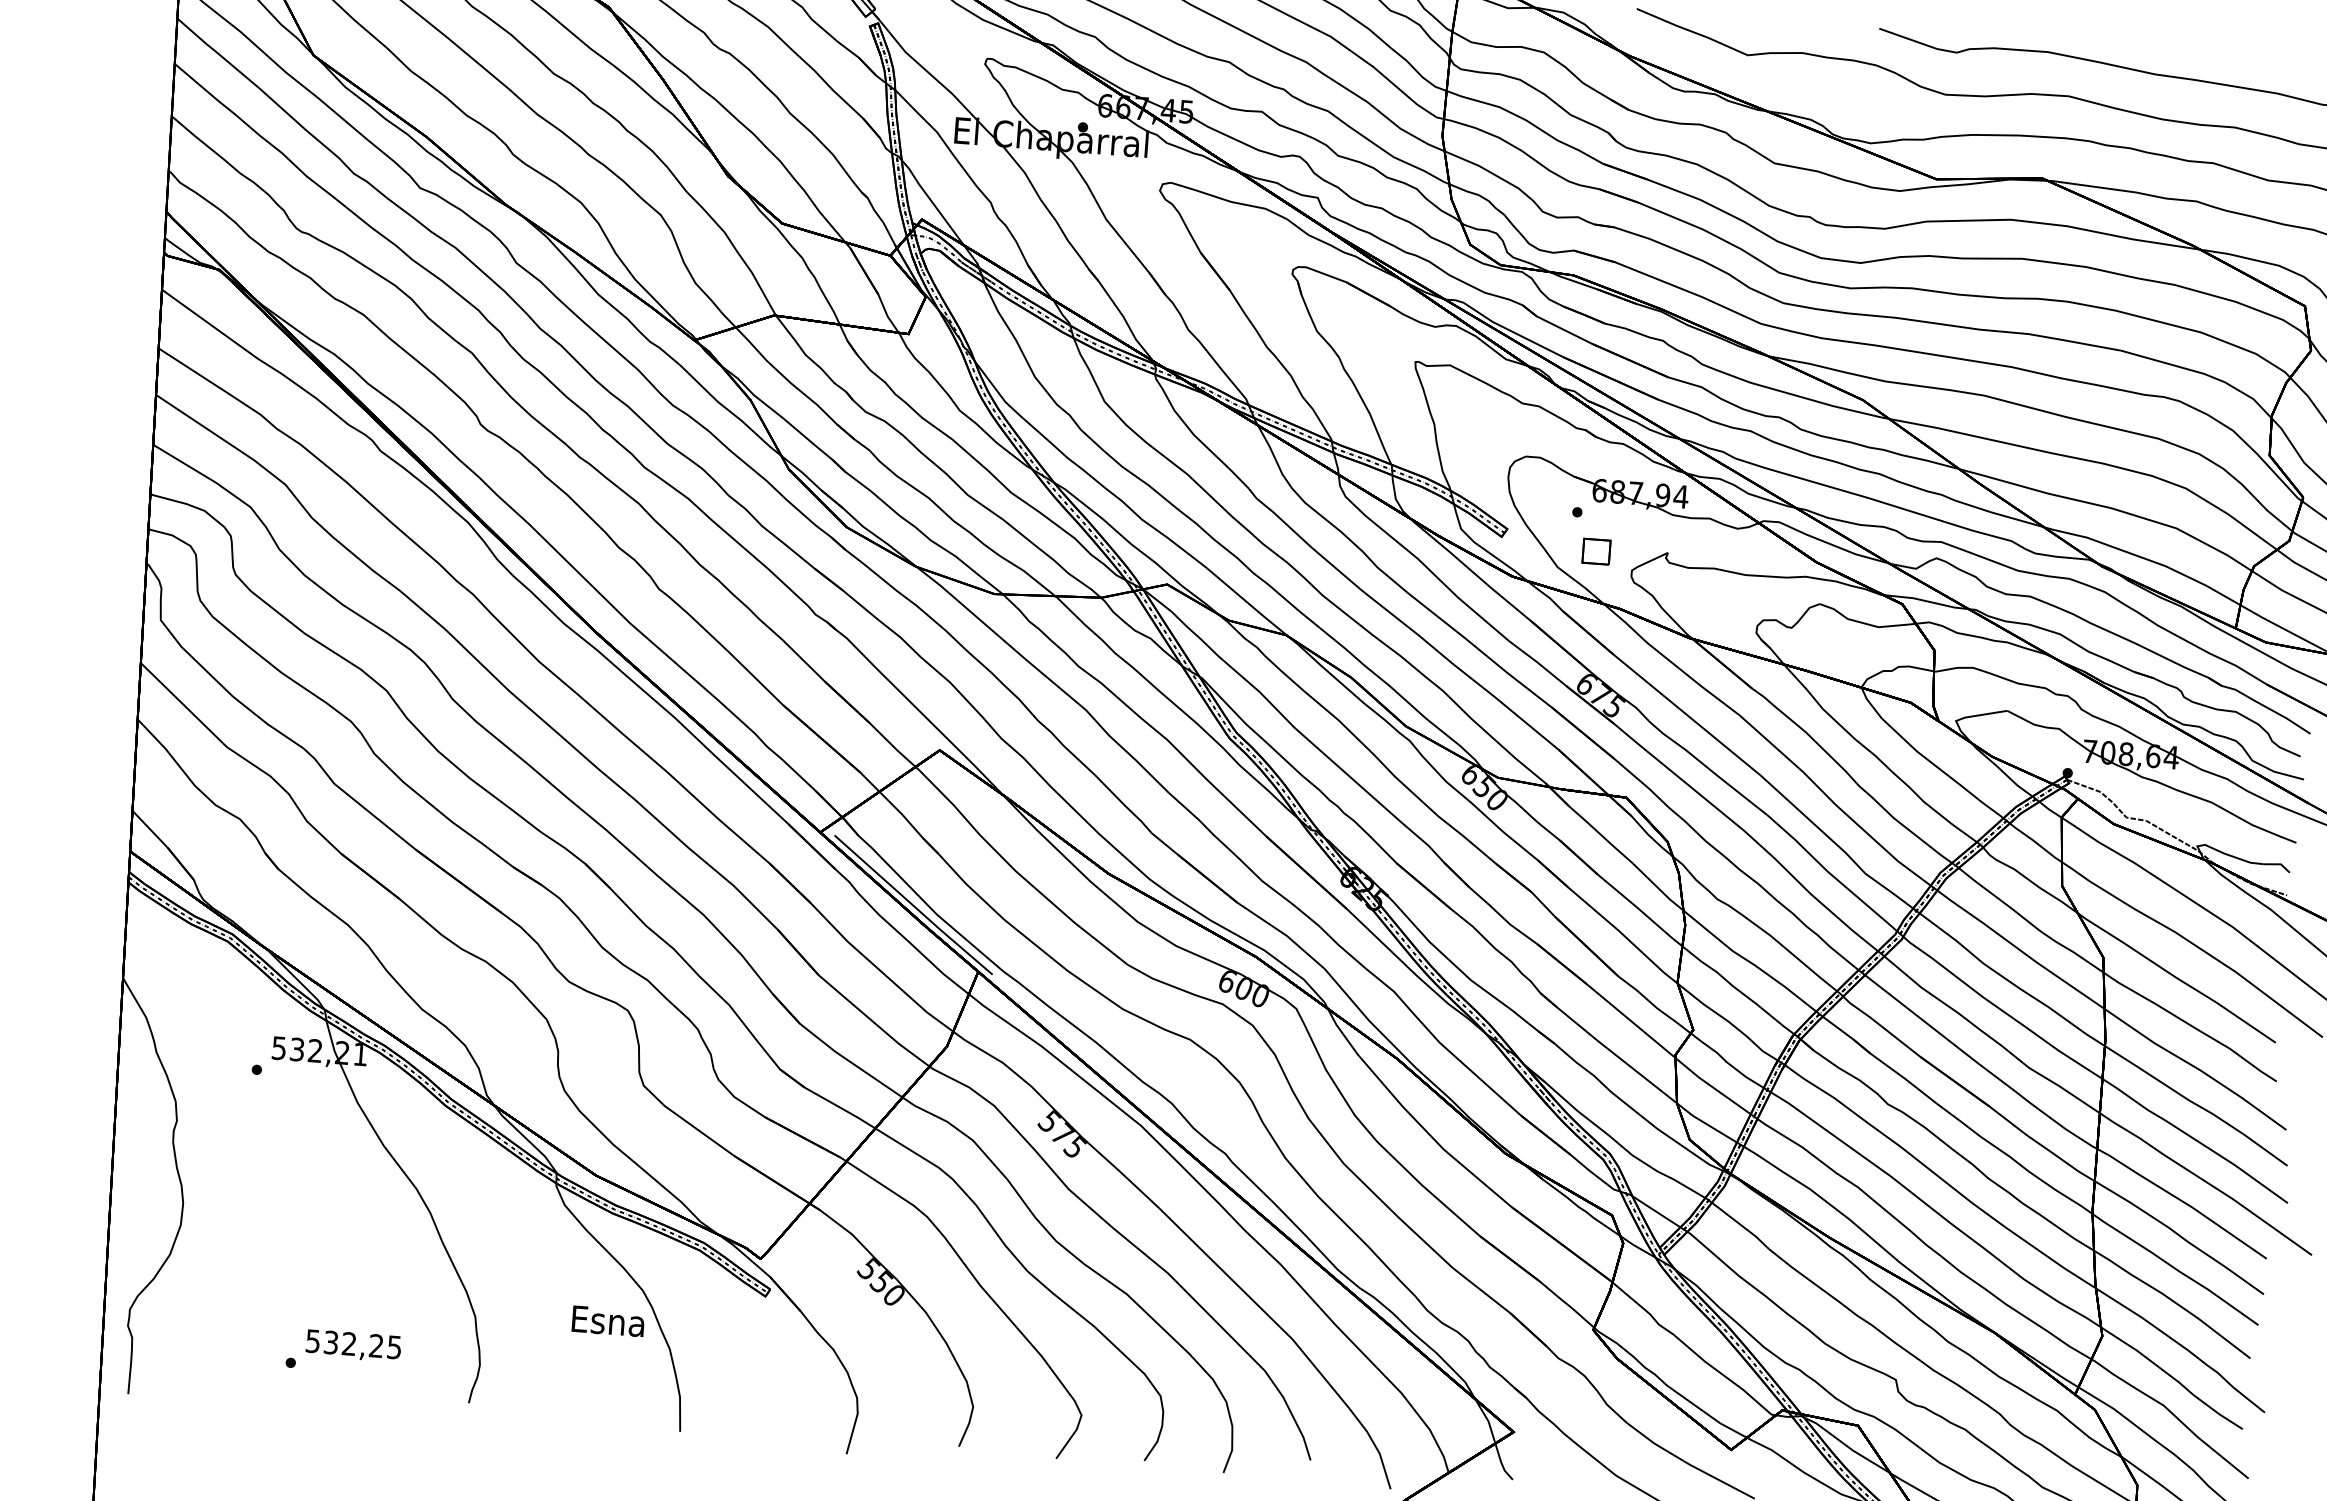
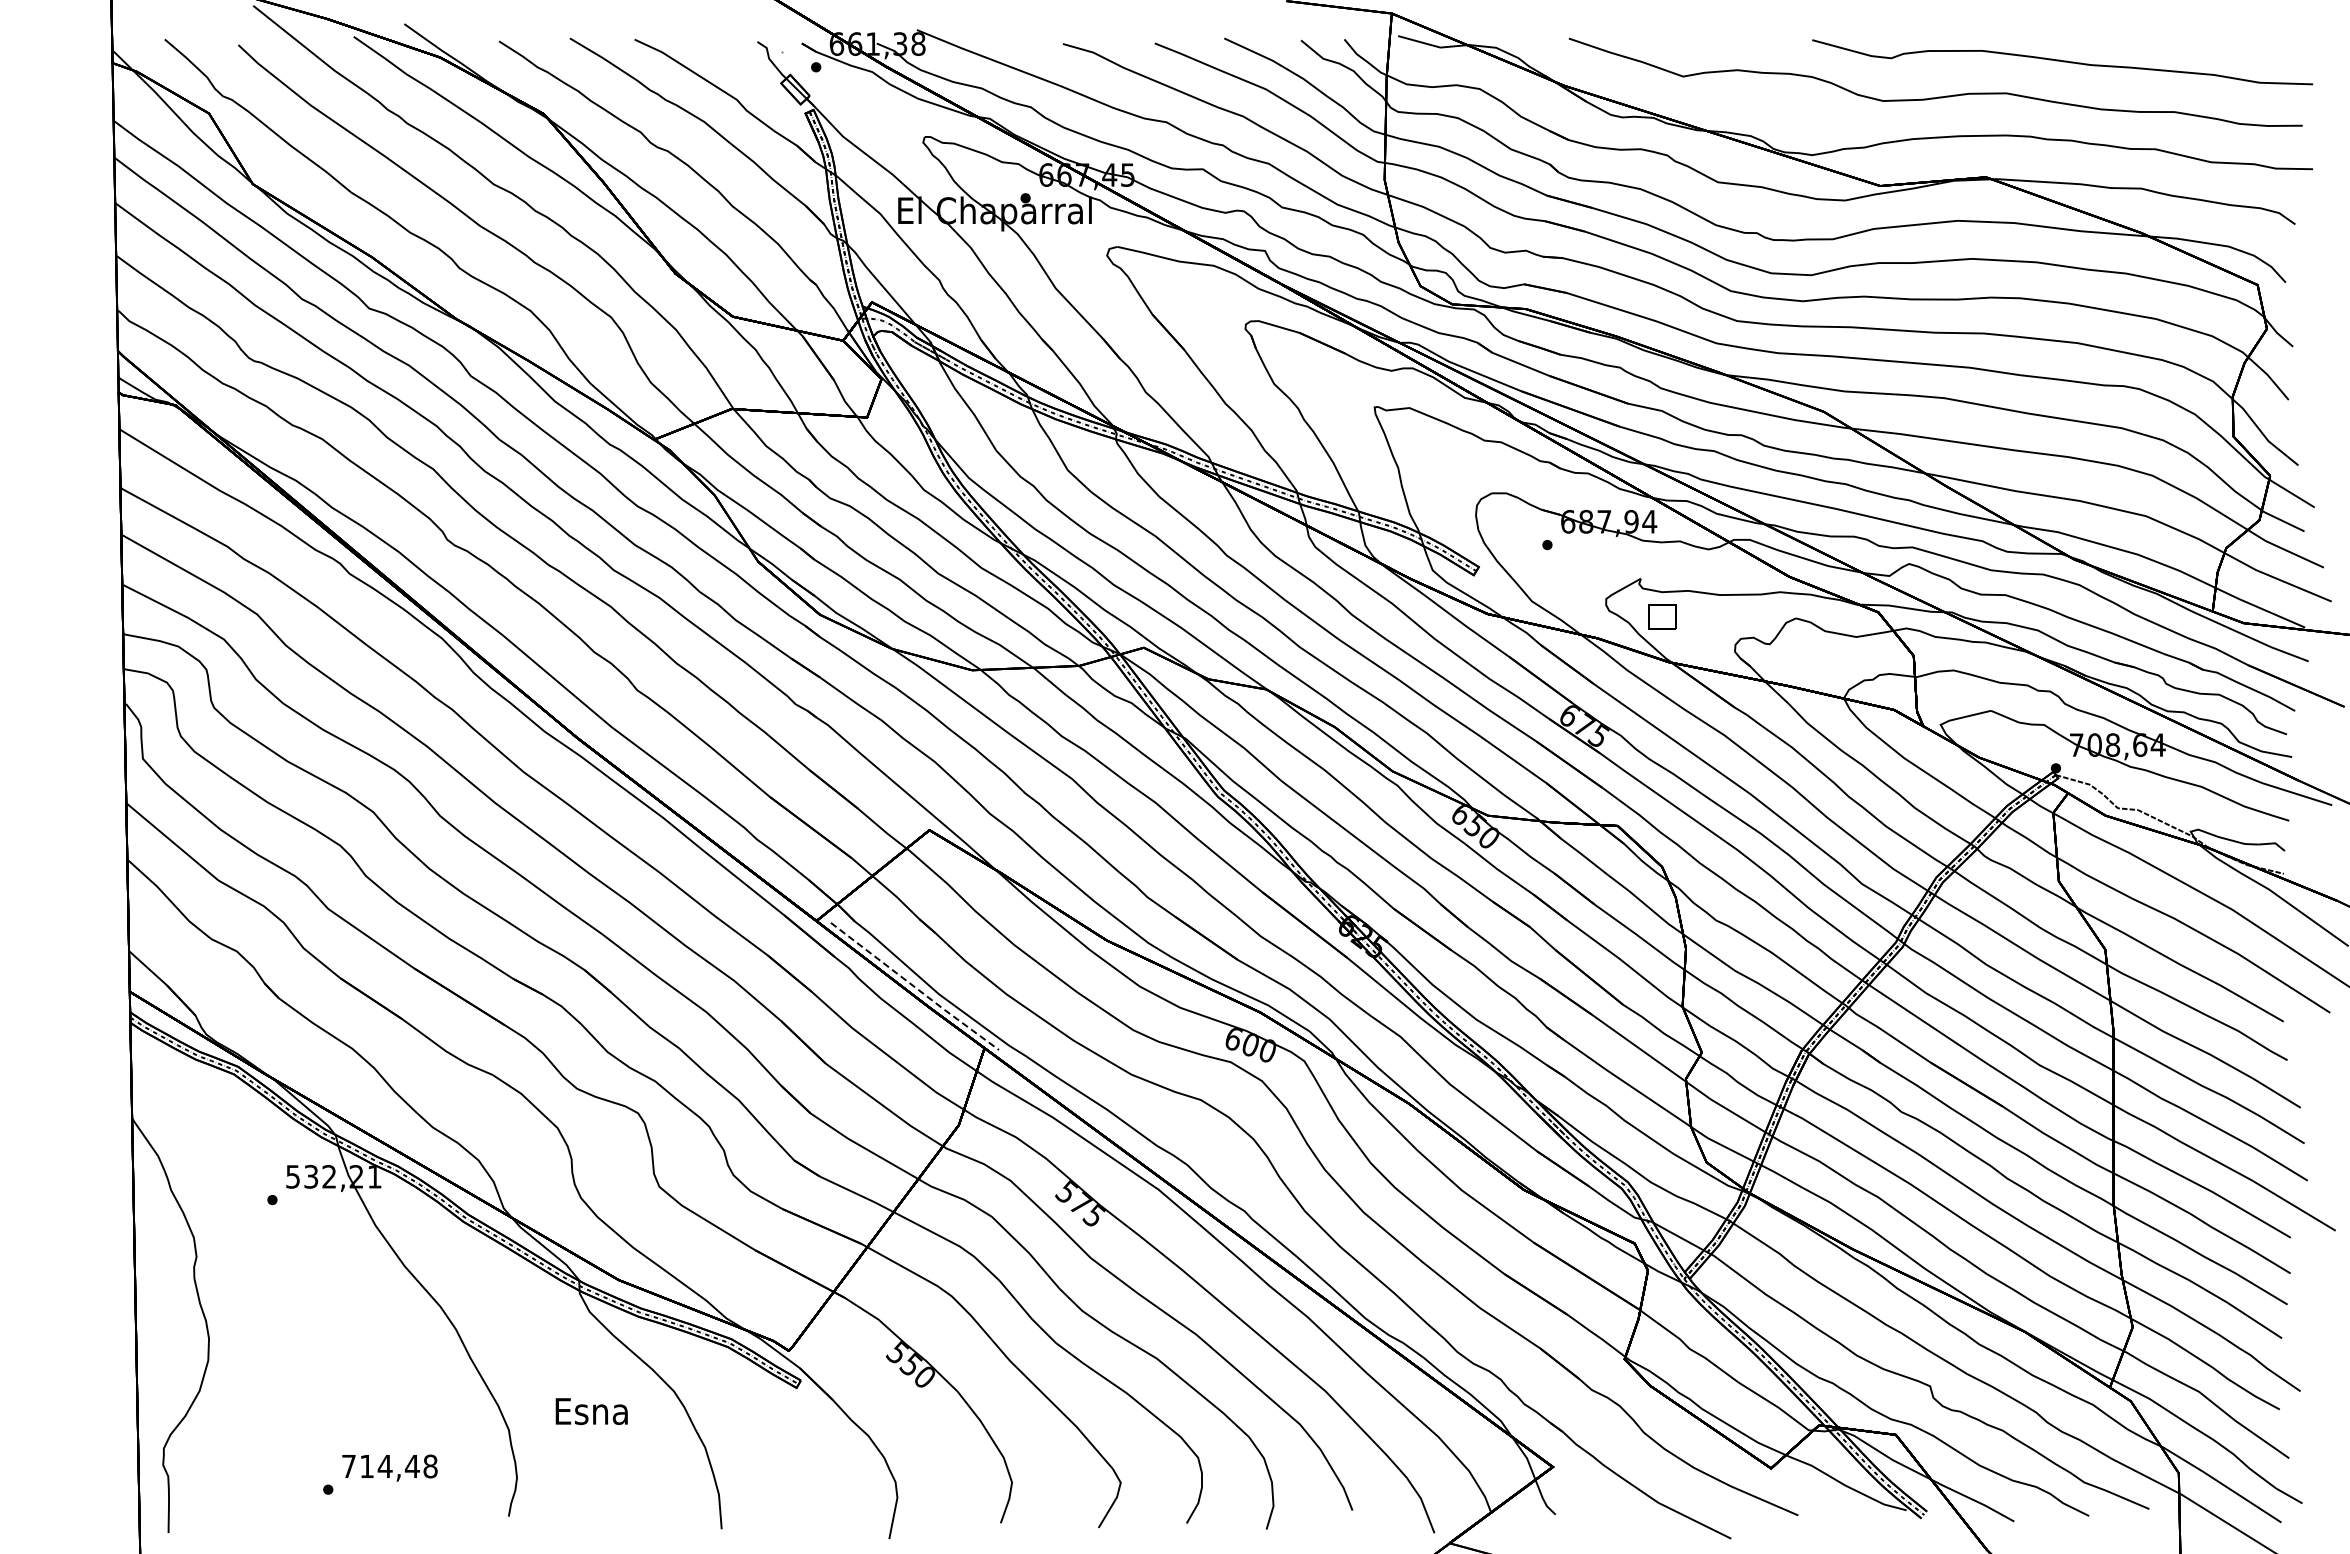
part: (1596, 551) -> (1662, 616), moved
line: (914, 906) -> (915, 987), solid -> dashed
text: (608, 1321) -> (591, 1411), moved
text: (353, 1344) -> (389, 1466), 532,25 -> 714,48

